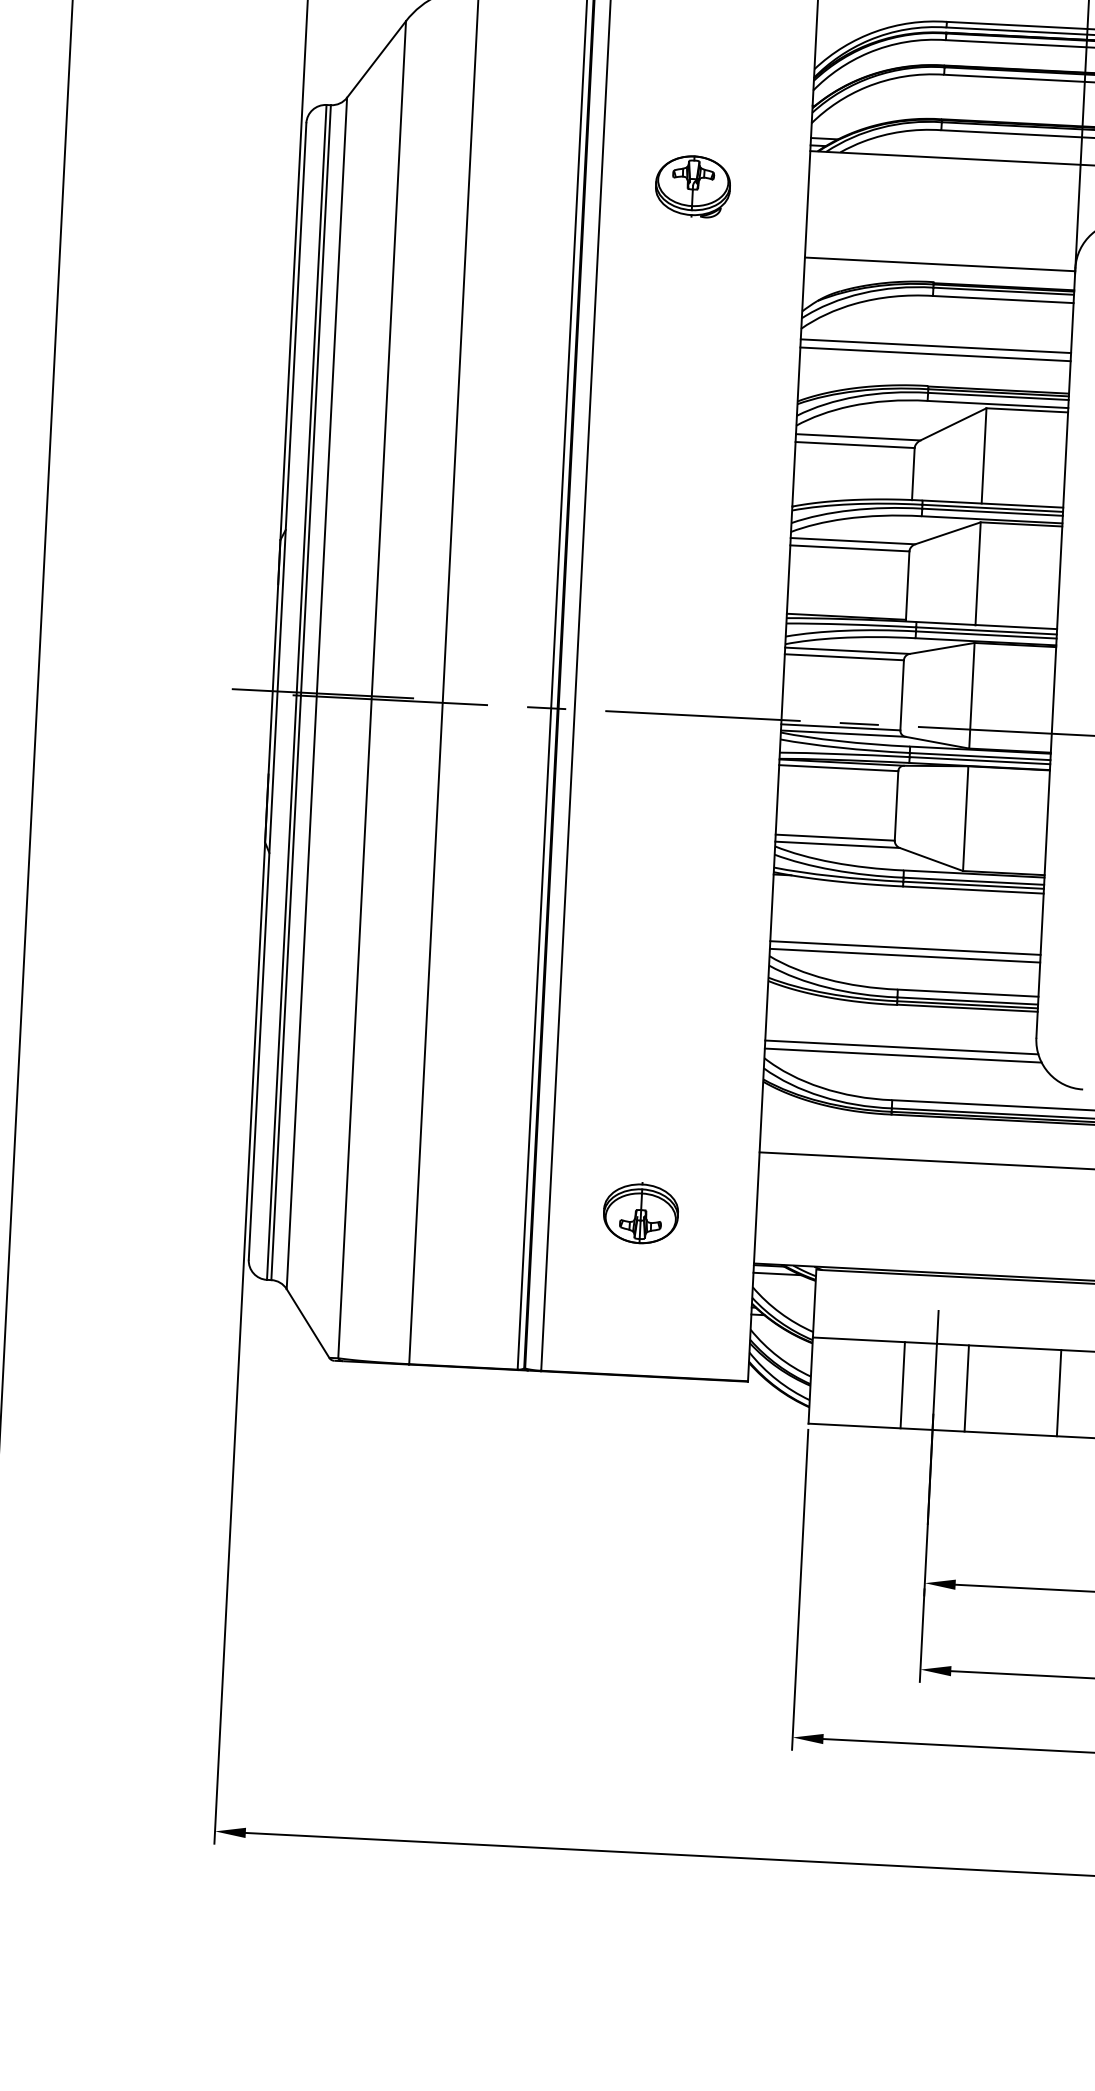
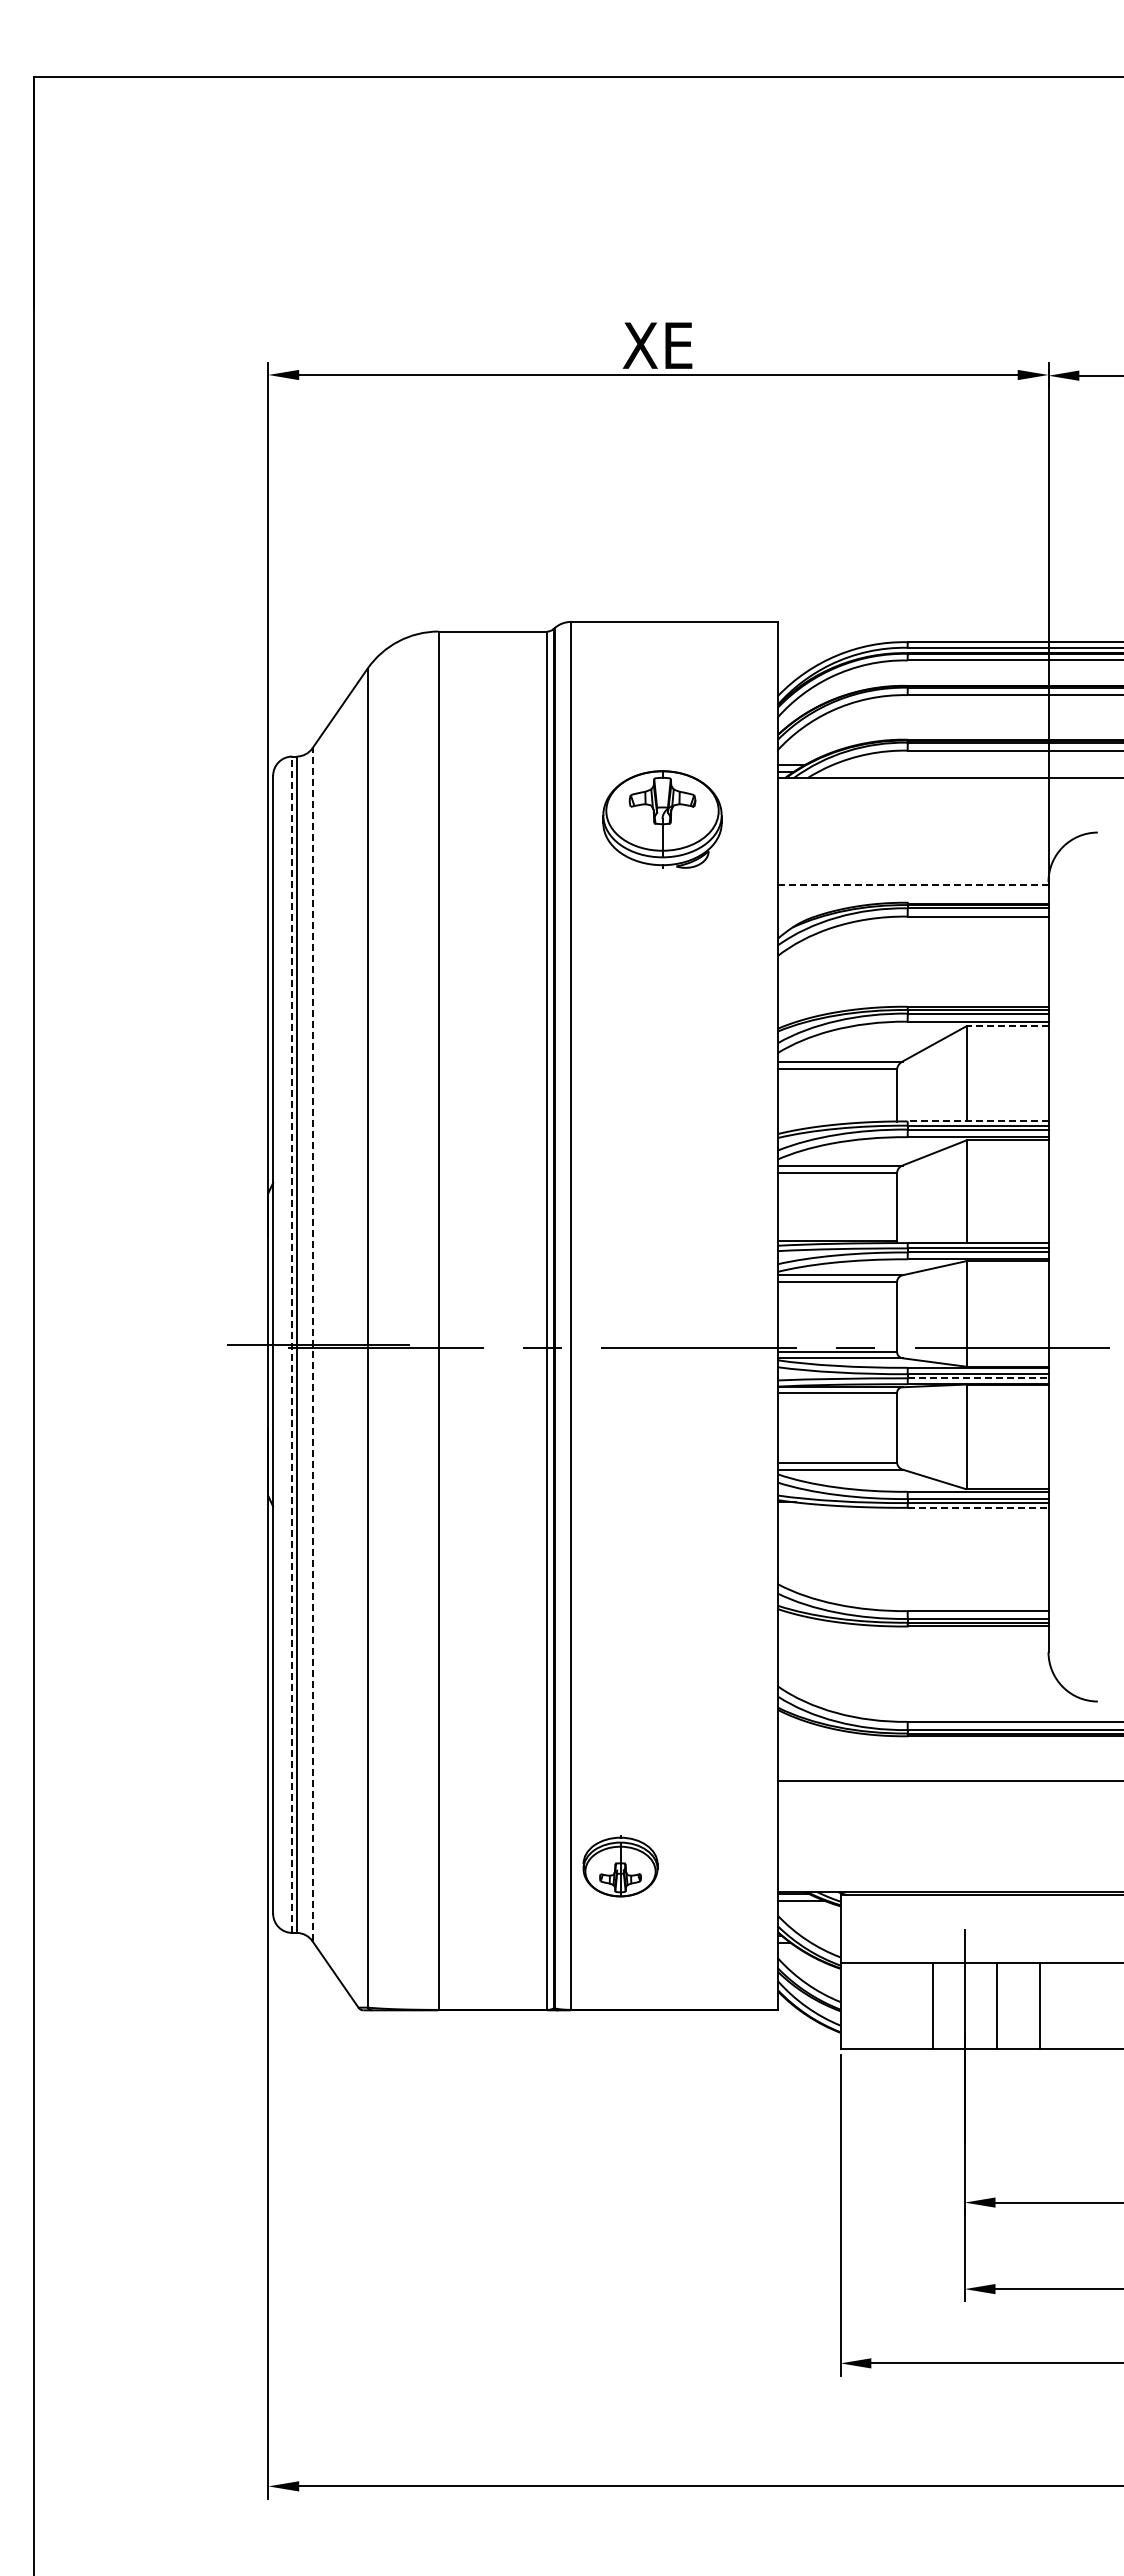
part: (693, 186) -> (662, 819), size x1.6
line: (939, 264) -> (912, 884), solid -> dashed
line: (935, 346) -> (912, 966), removed
line: (934, 354) -> (912, 974), removed
line: (1027, 410) -> (1007, 1026), solid -> dashed
line: (992, 504) -> (977, 1121), solid -> dashed
line: (296, 692) -> (292, 1344), solid -> dashed
line: (316, 693) -> (312, 1344), solid -> dashed
line: (980, 760) -> (978, 1378), solid -> dashed
line: (973, 889) -> (978, 1507), solid -> dashed
line: (904, 948) -> (912, 1569), removed
line: (904, 955) -> (912, 1576), removed
line: (901, 1047) -> (914, 1668), removed
line: (903, 1055) -> (916, 1676), removed
part: (640, 1213) -> (620, 1866), moved
line: (1059, 1392) -> (1040, 2005), moved

